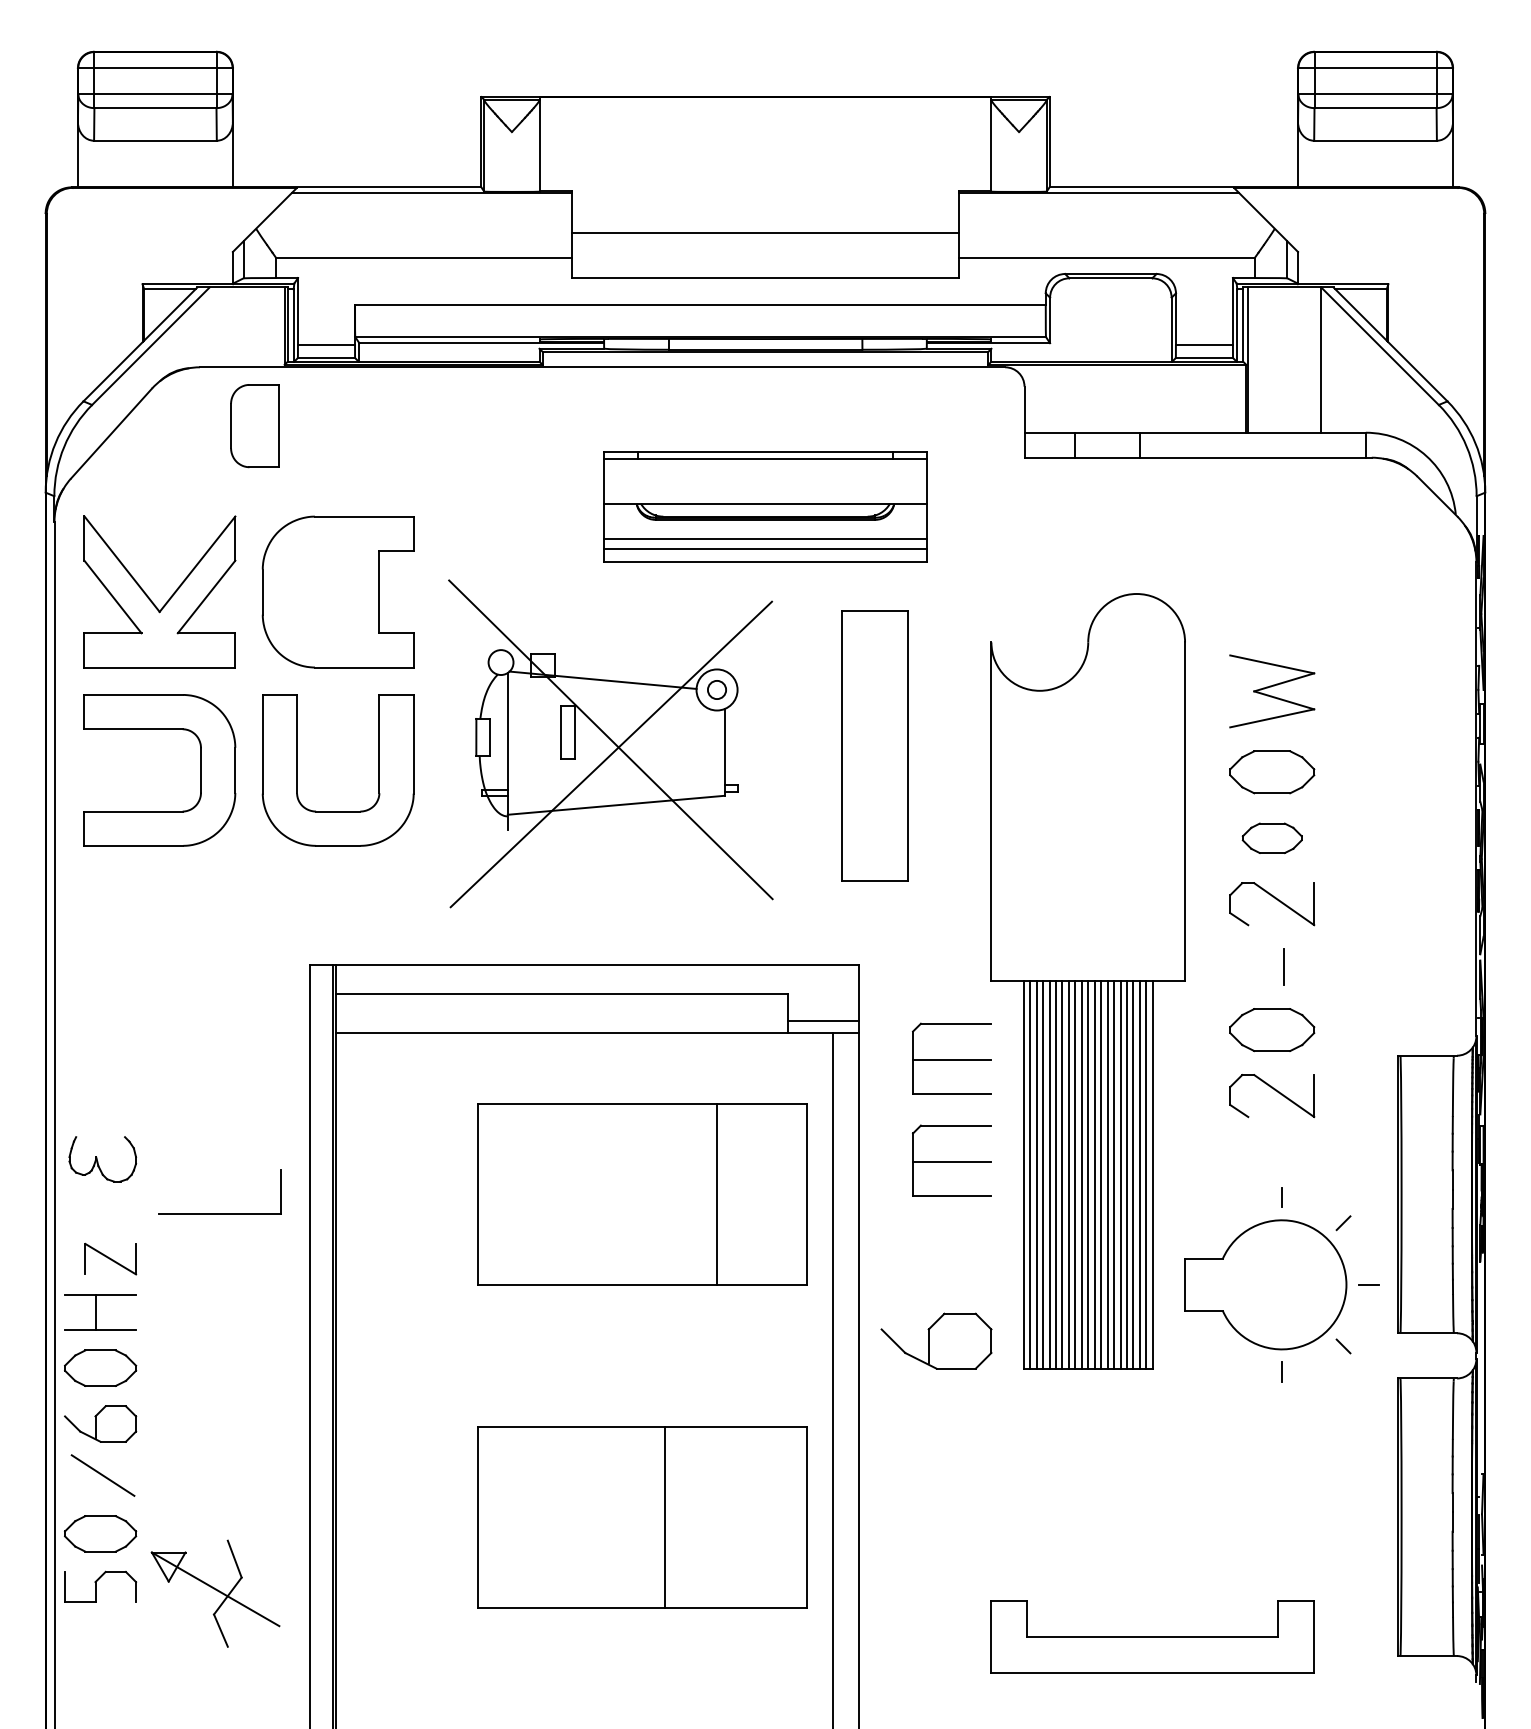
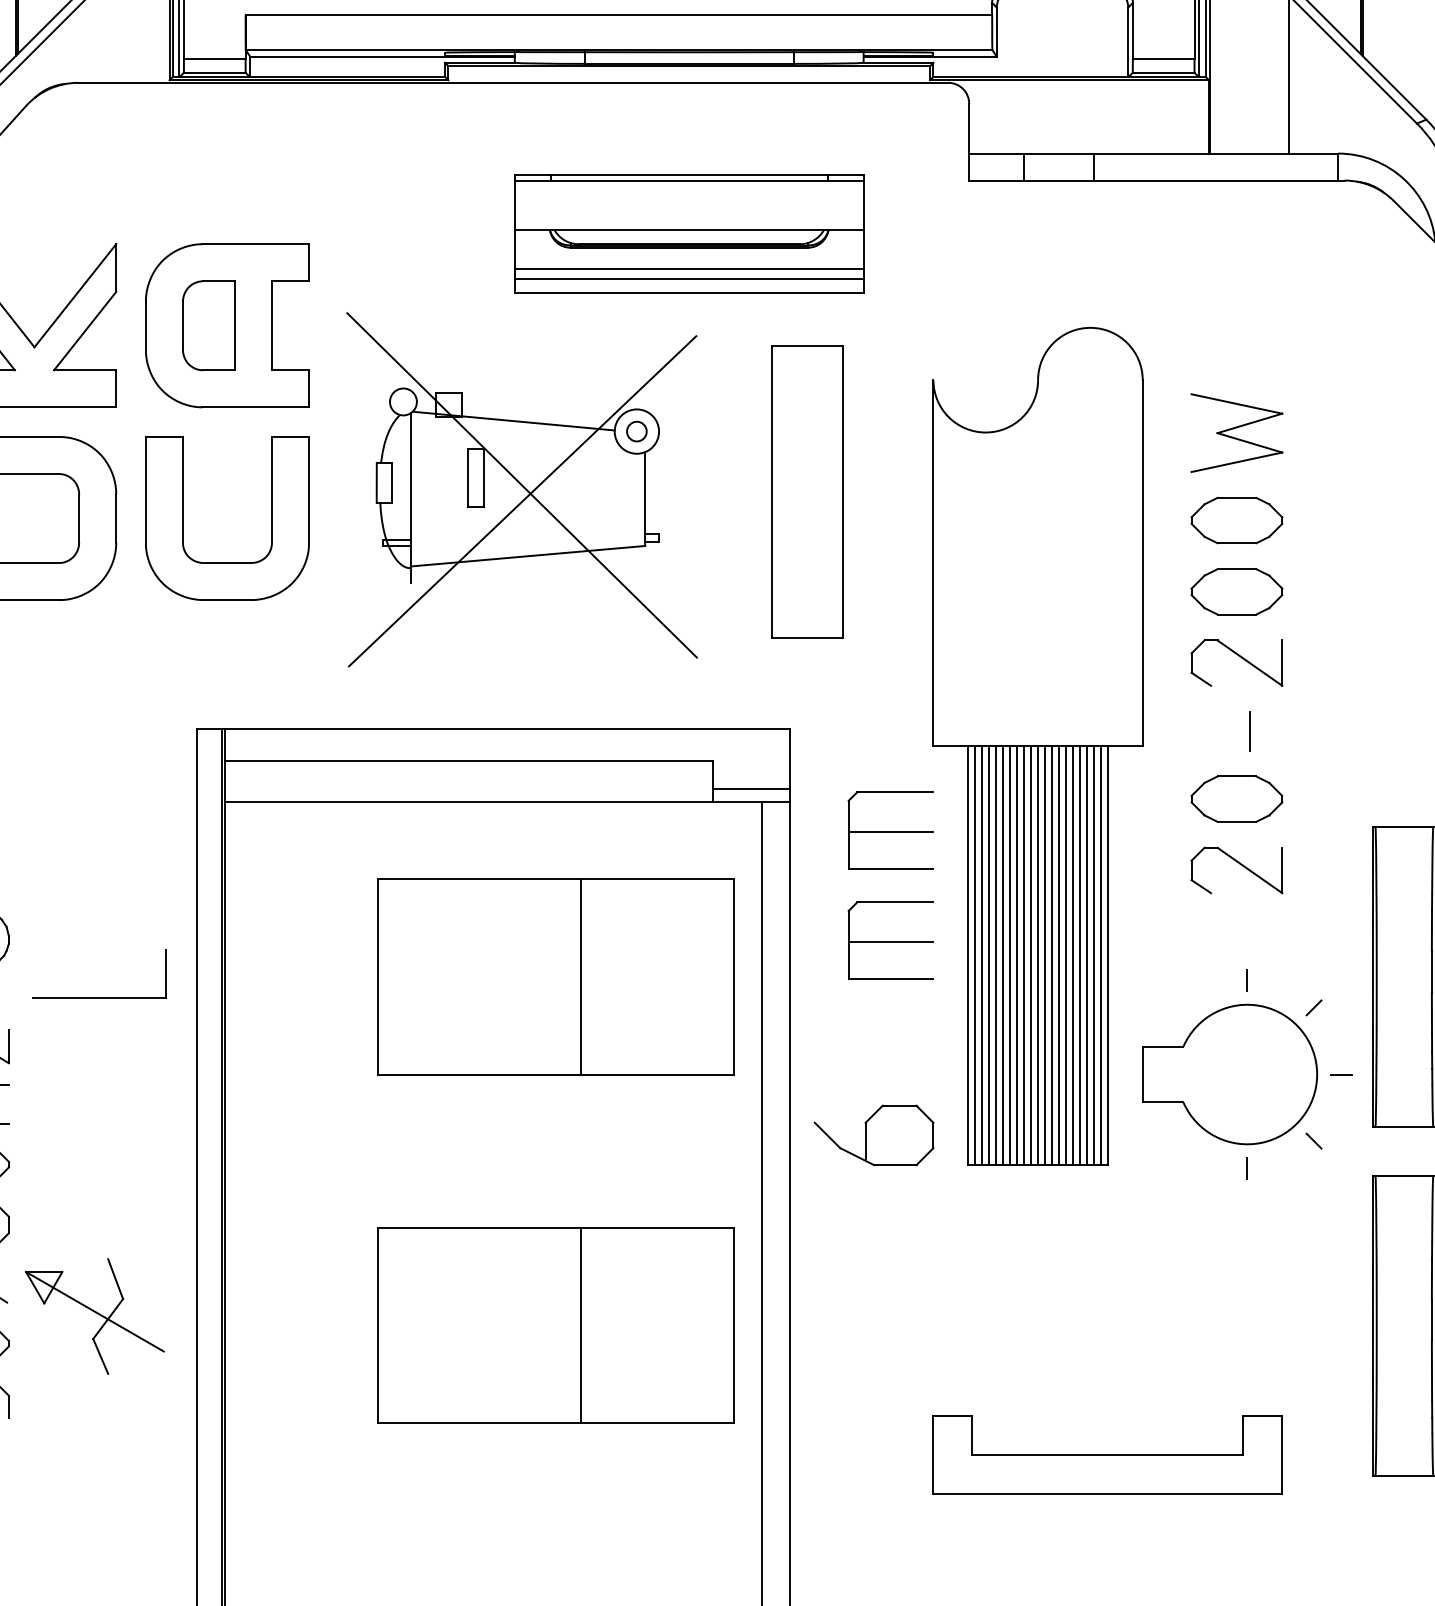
part: (254, 426) -> (208, 326), moved
part: (1272, 838) -> (1237, 592), size x1.43
line: (717, 1194) -> (581, 976), moved
part: (215, 1593) -> (94, 1316), moved

